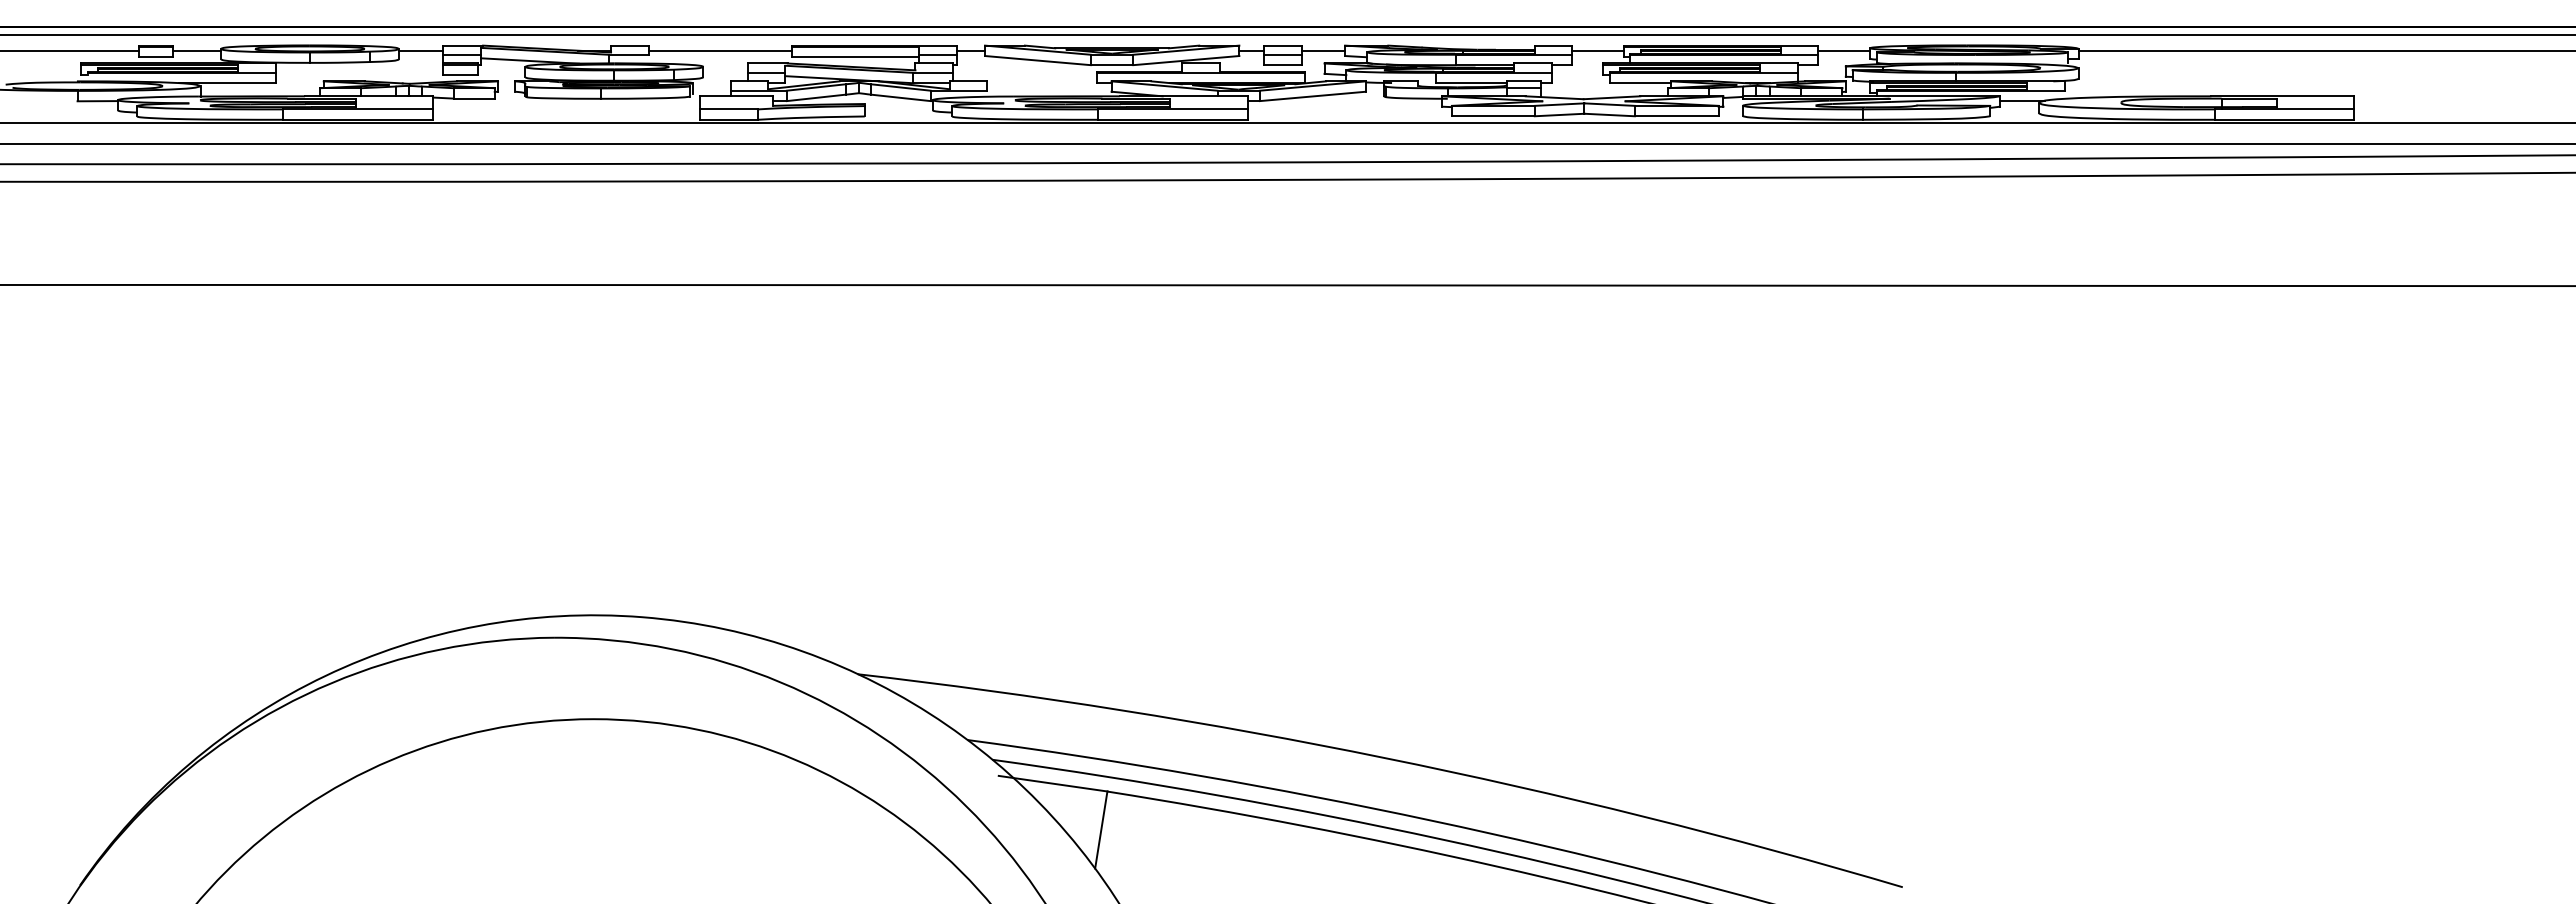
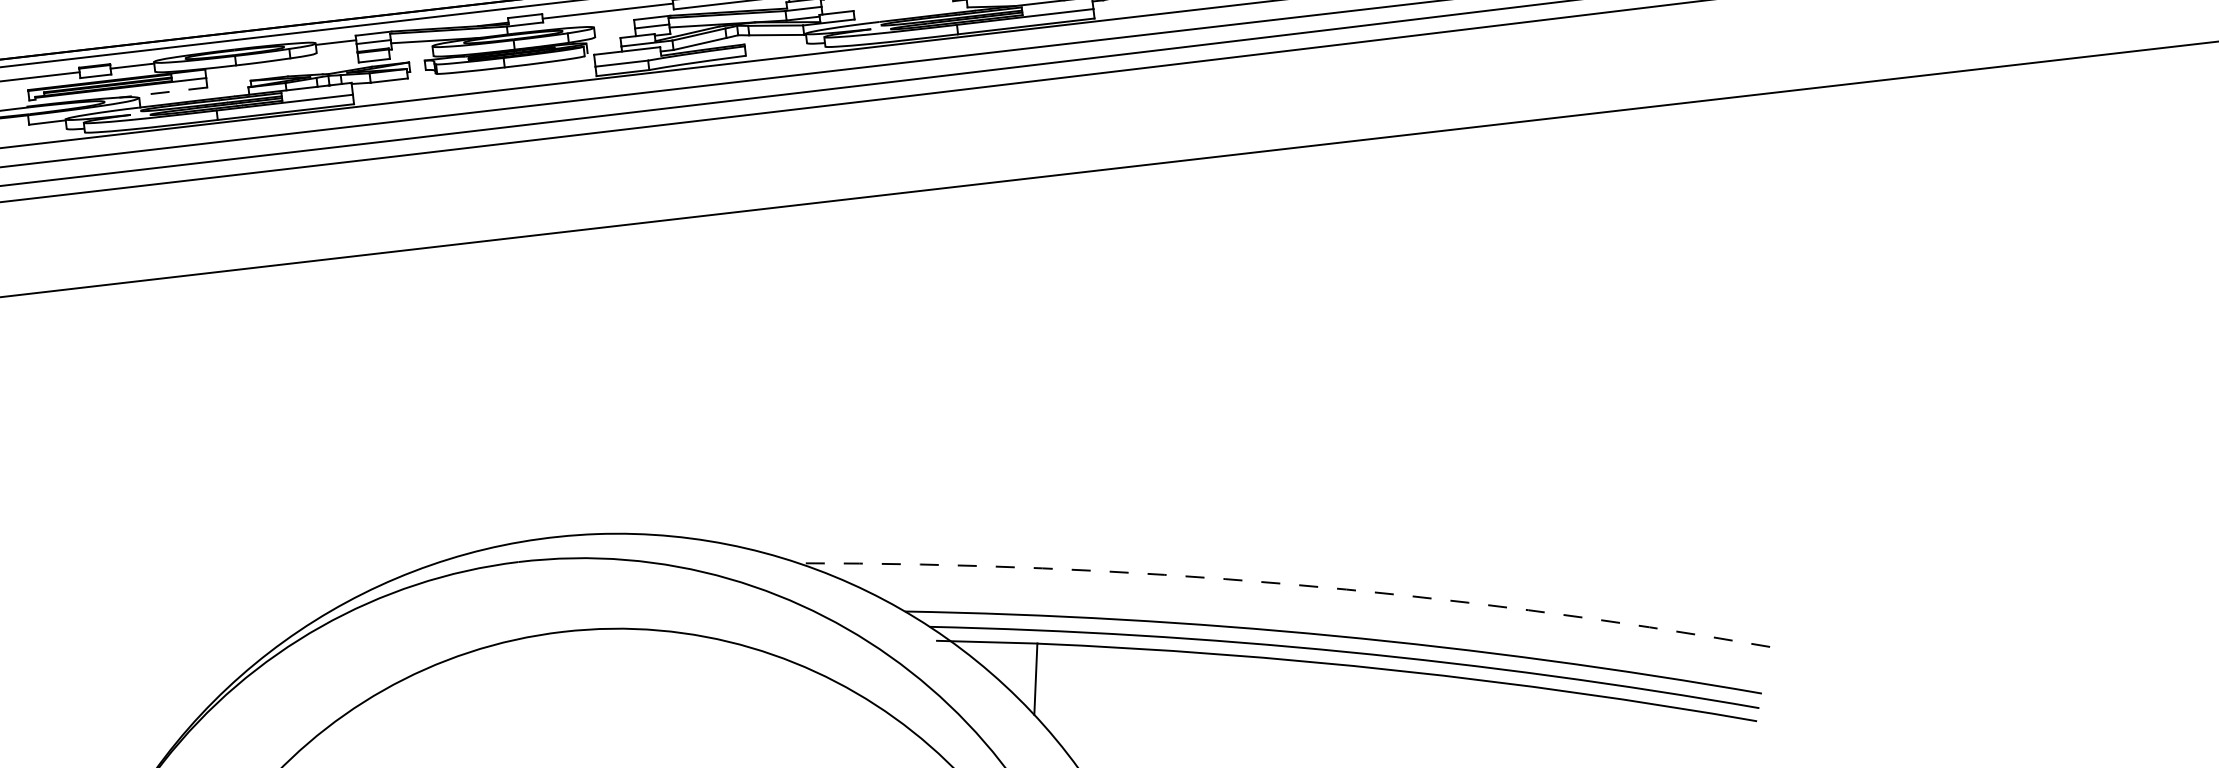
line: (226, 83) -> (162, 92), solid -> dashed
arc: (1384, 758) -> (1285, 584), solid -> dashed

